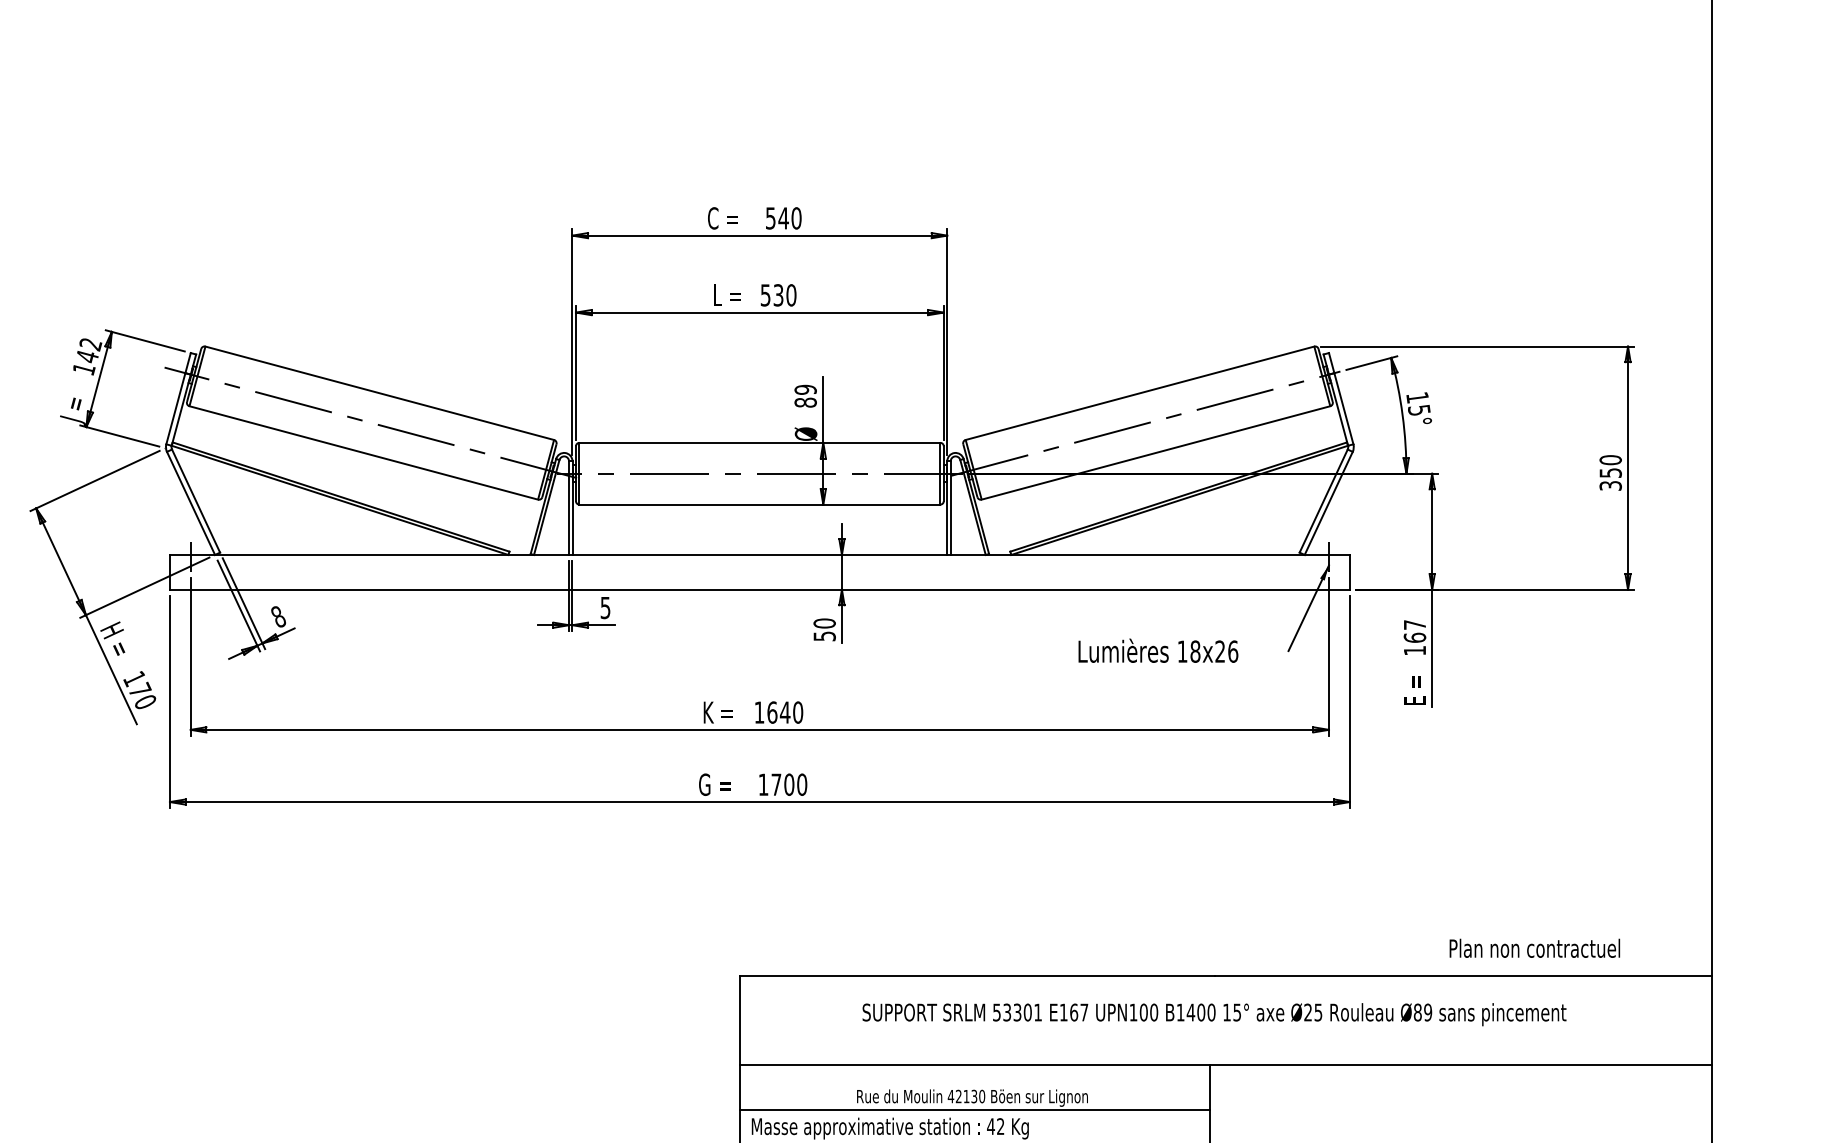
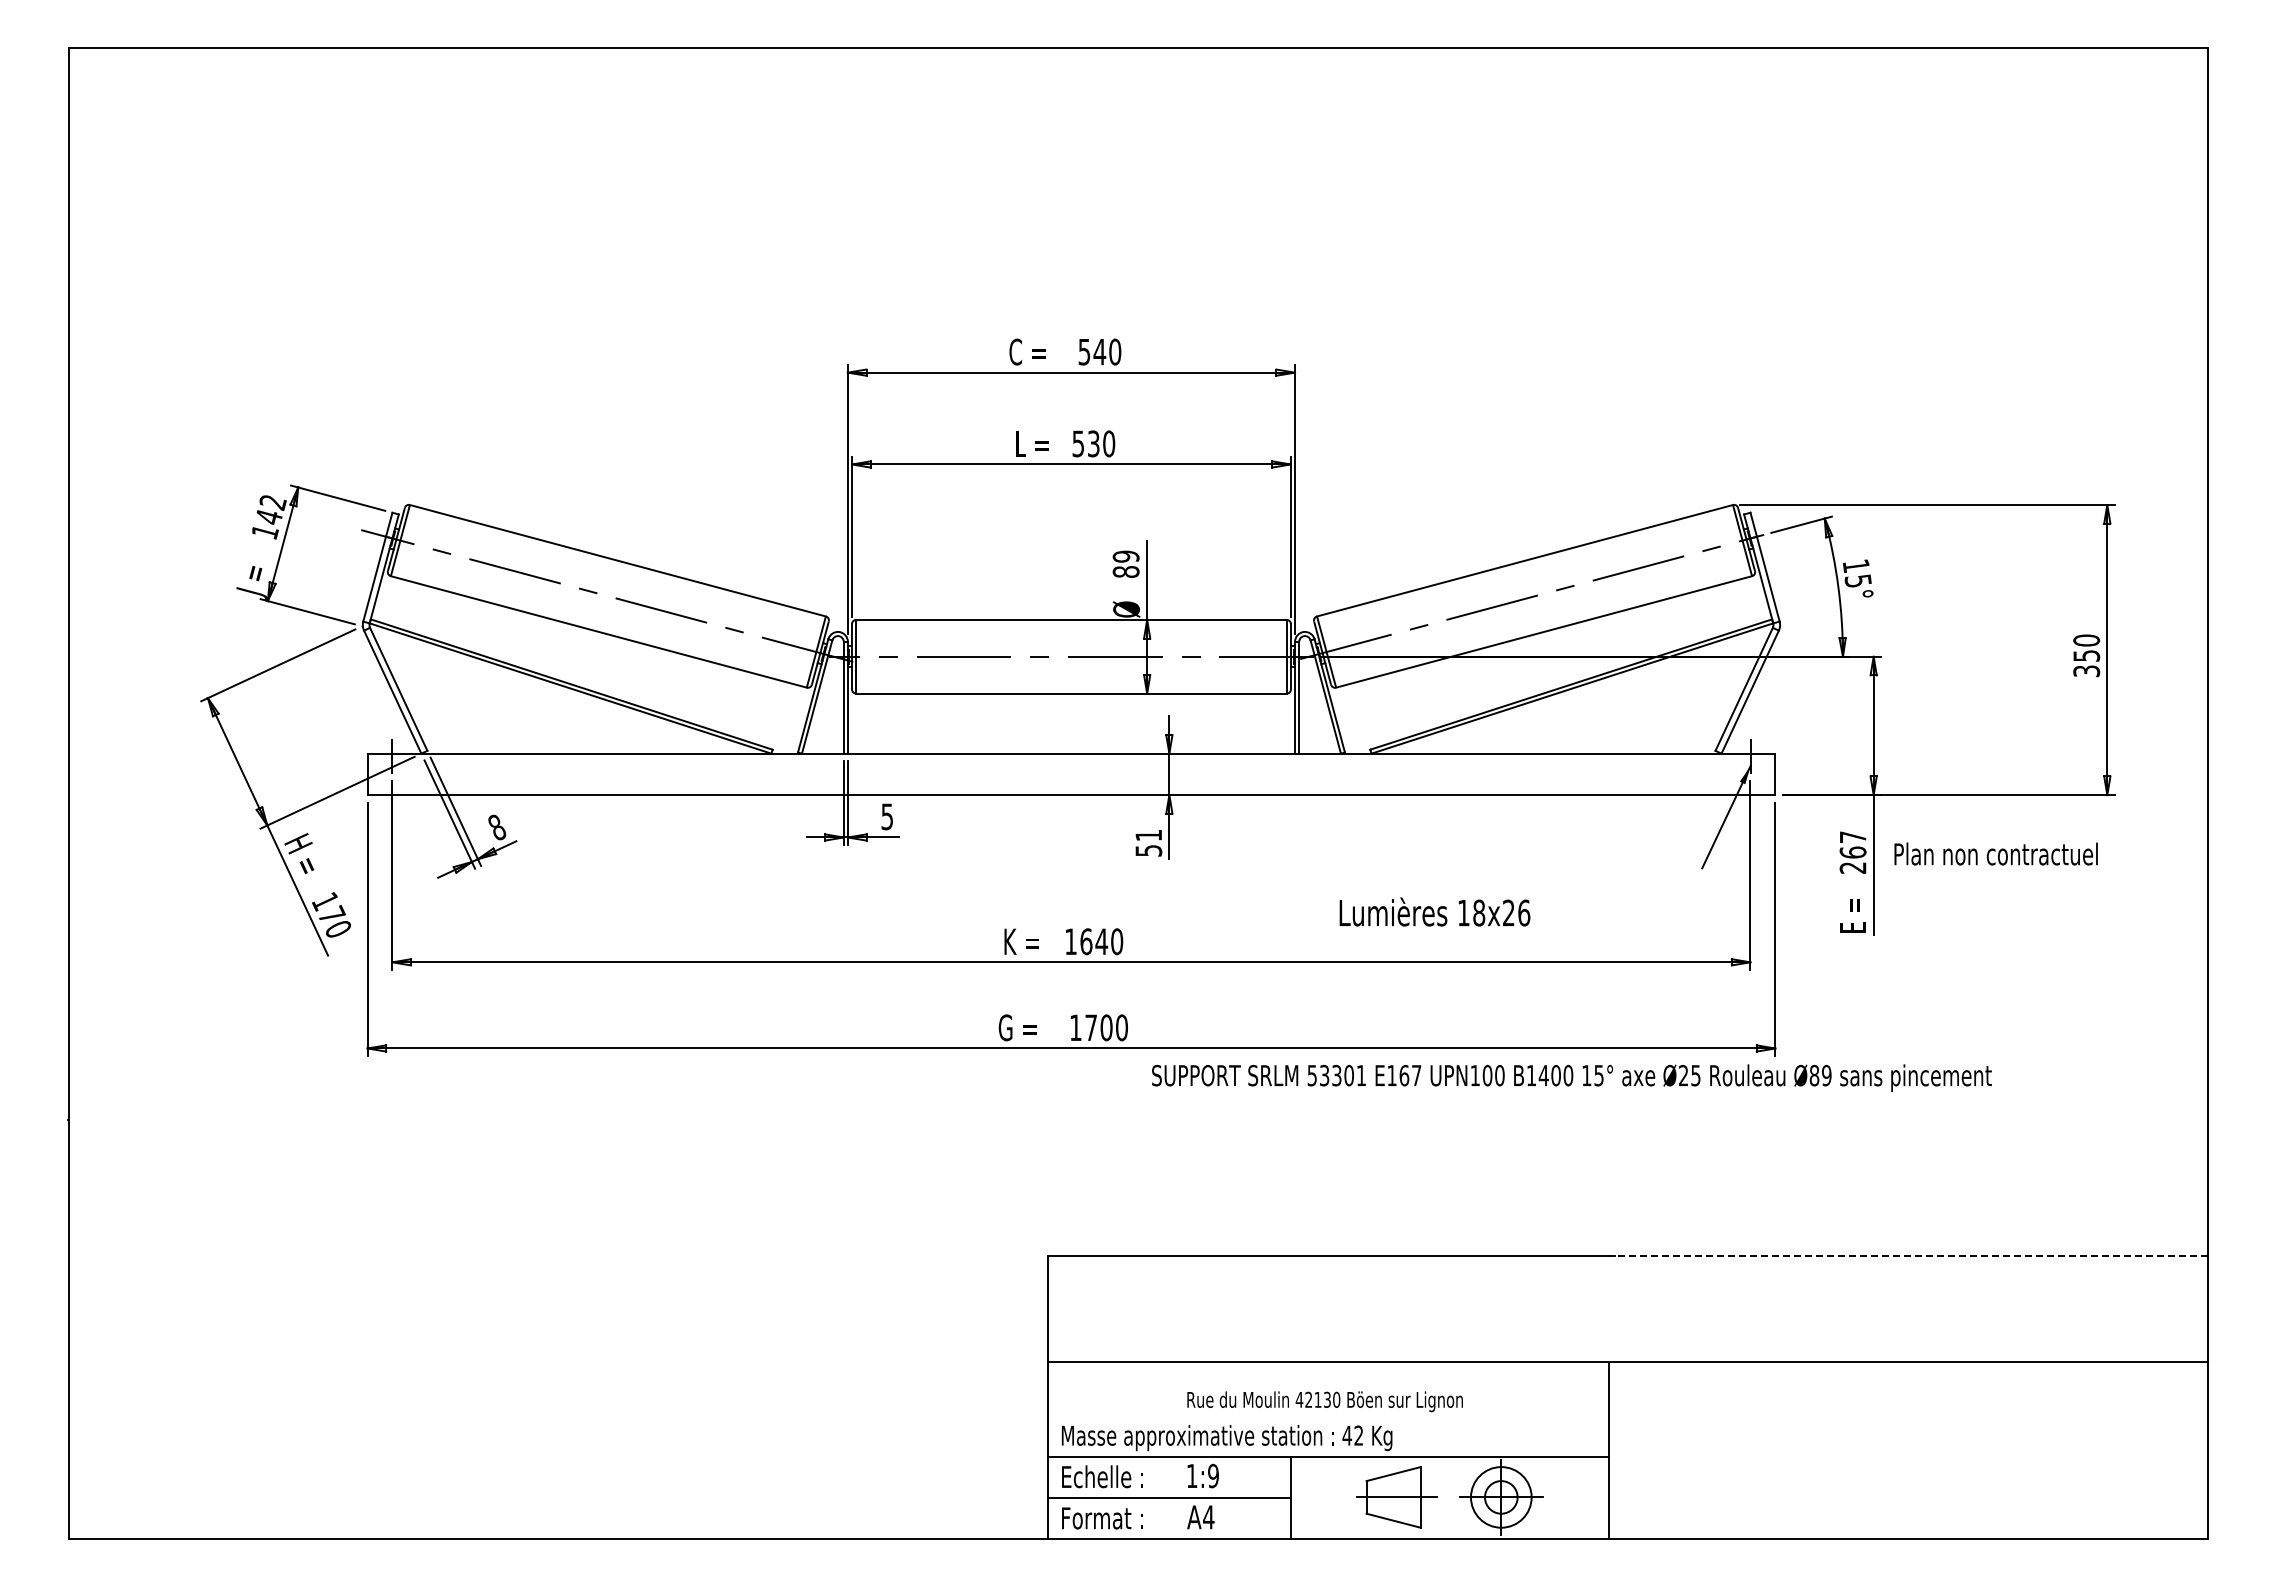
text: (824, 623) -> (1148, 835), 50 -> 51
text: (1158, 650) -> (1434, 911), moved
text: (1414, 650) -> (1852, 867), 167 -> 267
text: (1534, 947) -> (1995, 853), moved
line: (1463, 976) -> (1910, 1256), solid -> dashed
text: (1214, 1014) -> (1571, 1077), moved
line: (975, 1110) -> (1328, 1416), removed

